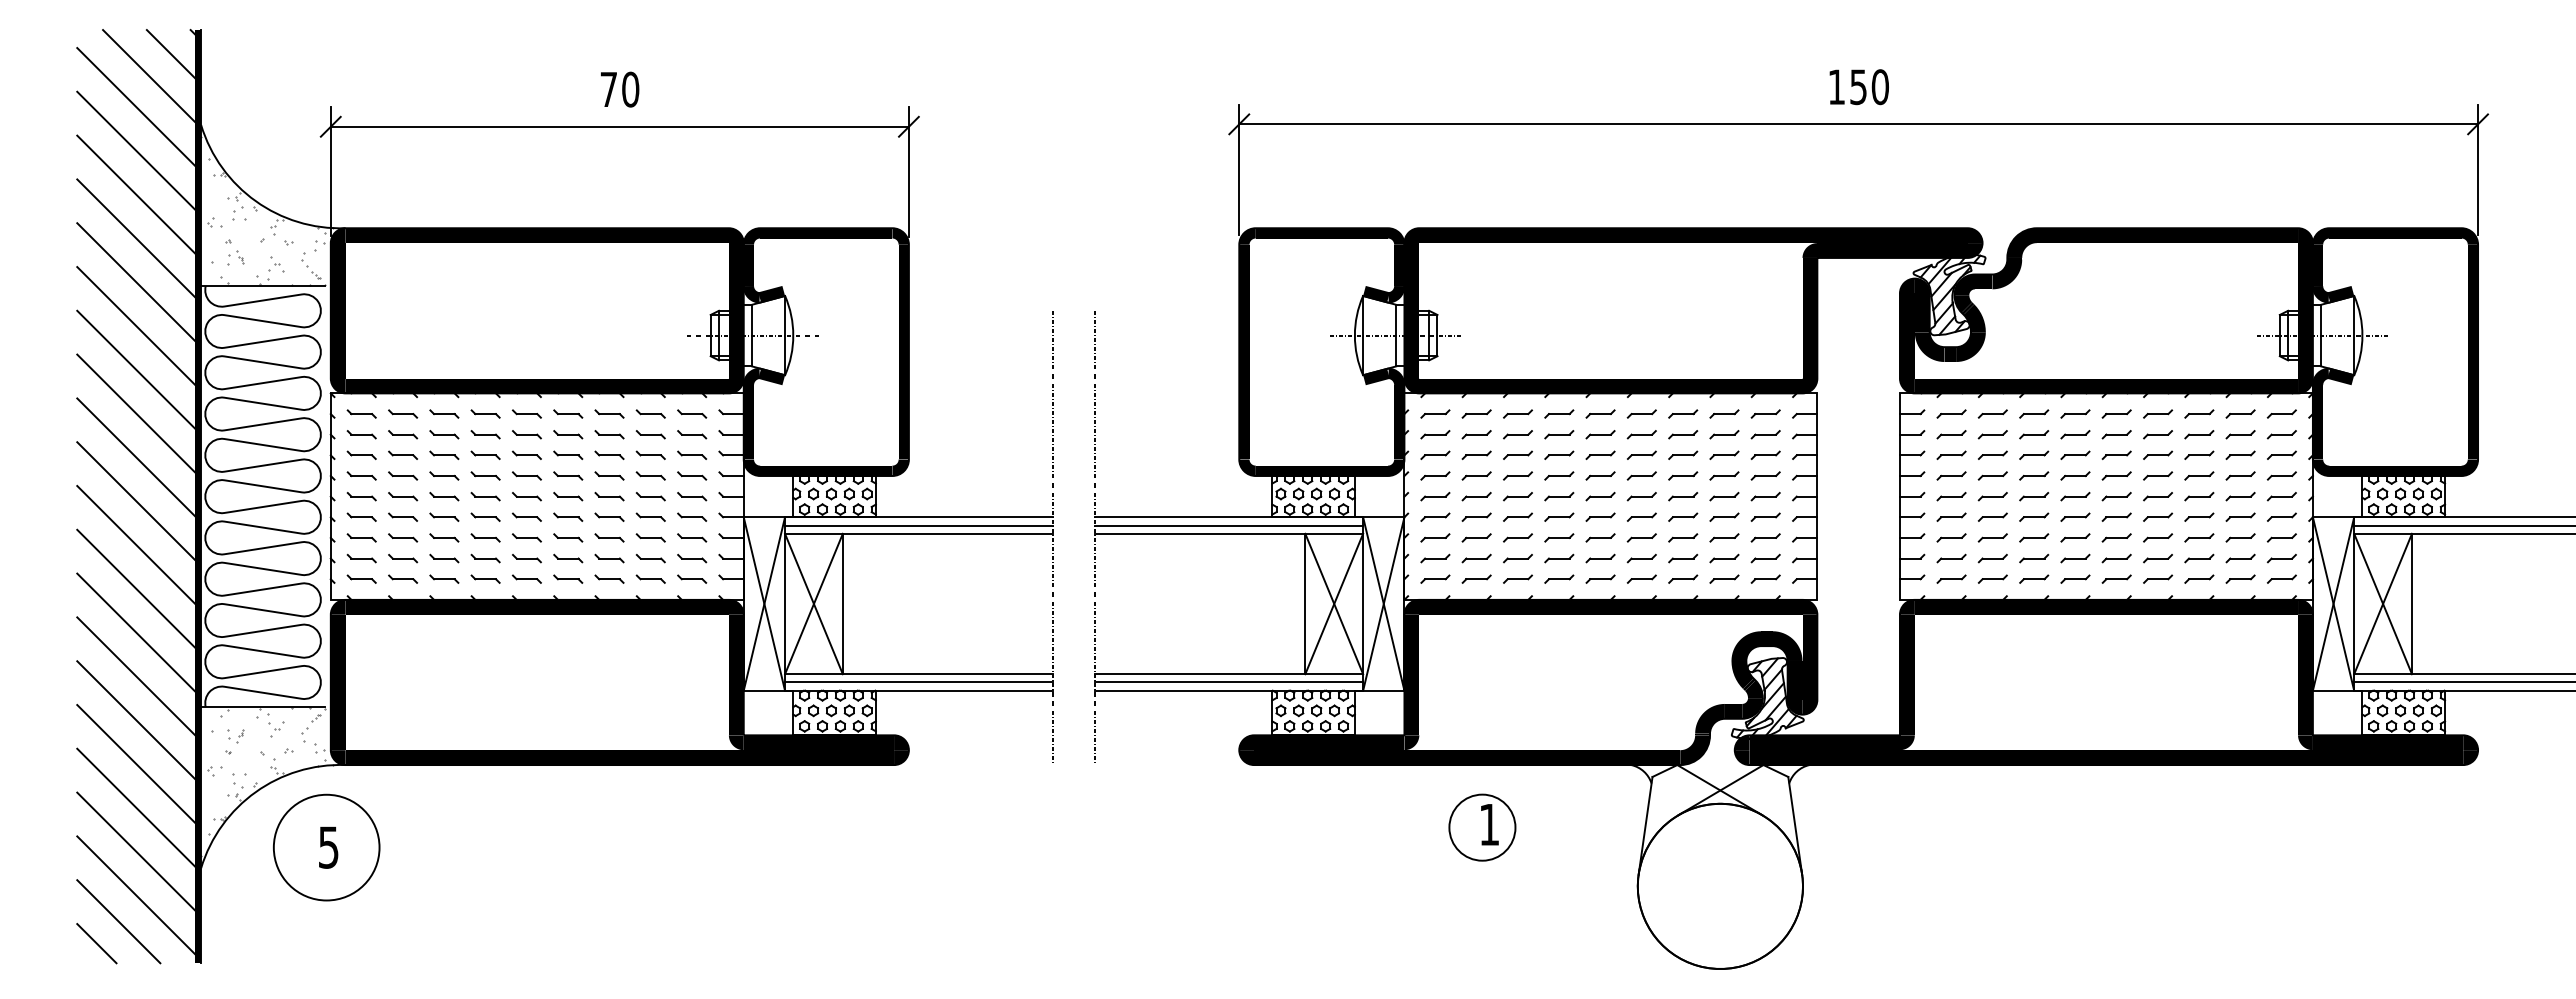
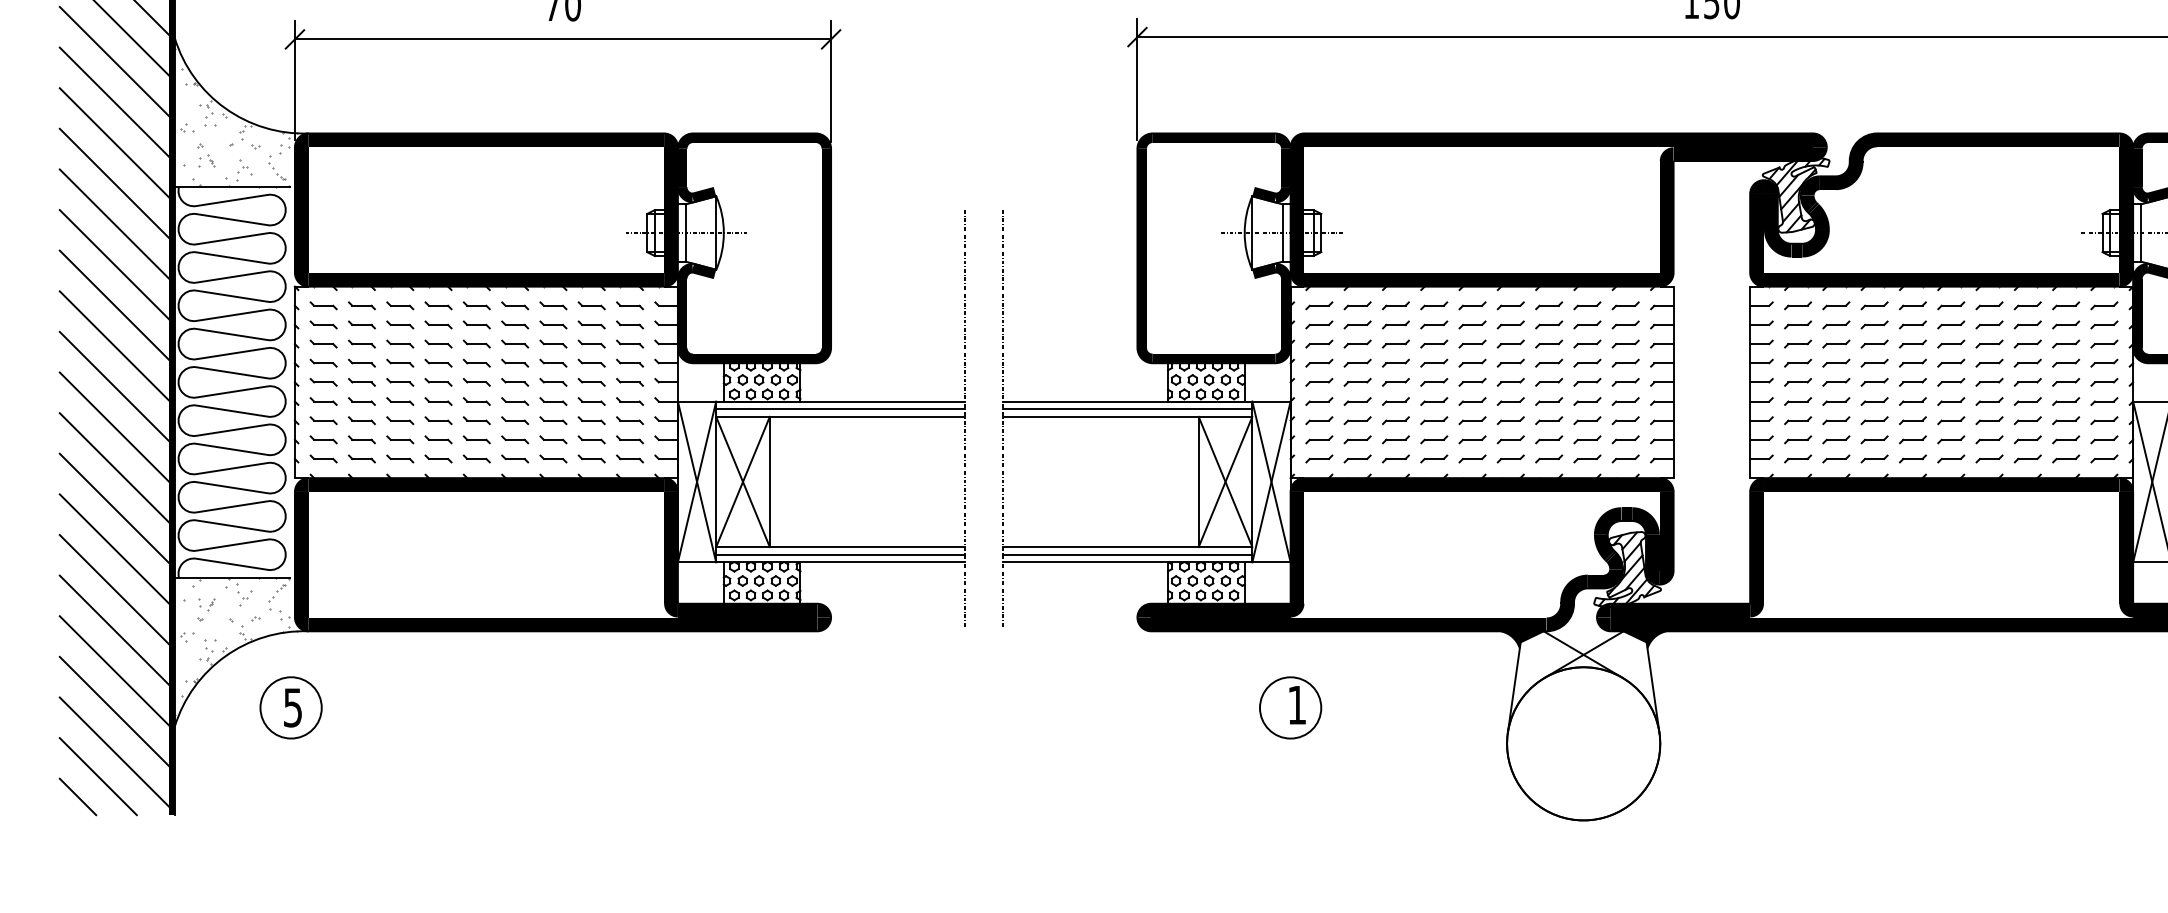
fill: (1654, 774) -> (1522, 640), added
fill: (1786, 774) -> (1644, 640), added
part: (1482, 827) -> (1290, 707), moved
circle: (326, 847) -> (290, 707), size x0.62

